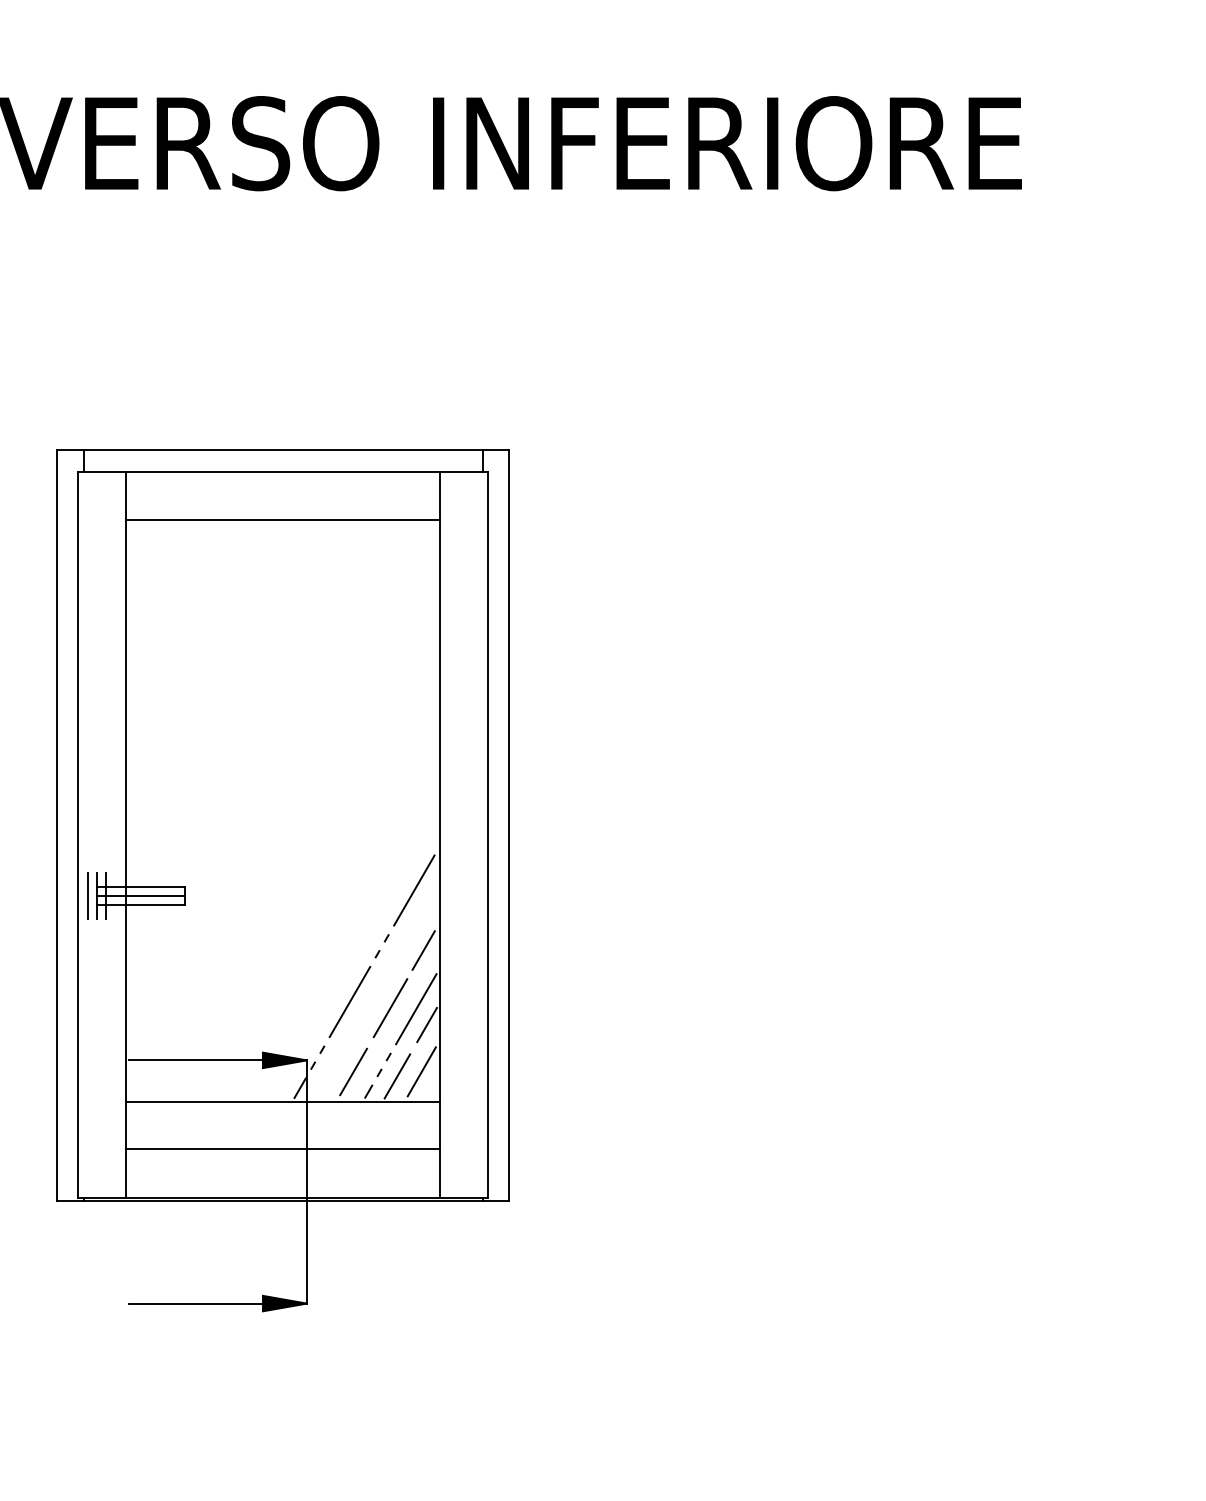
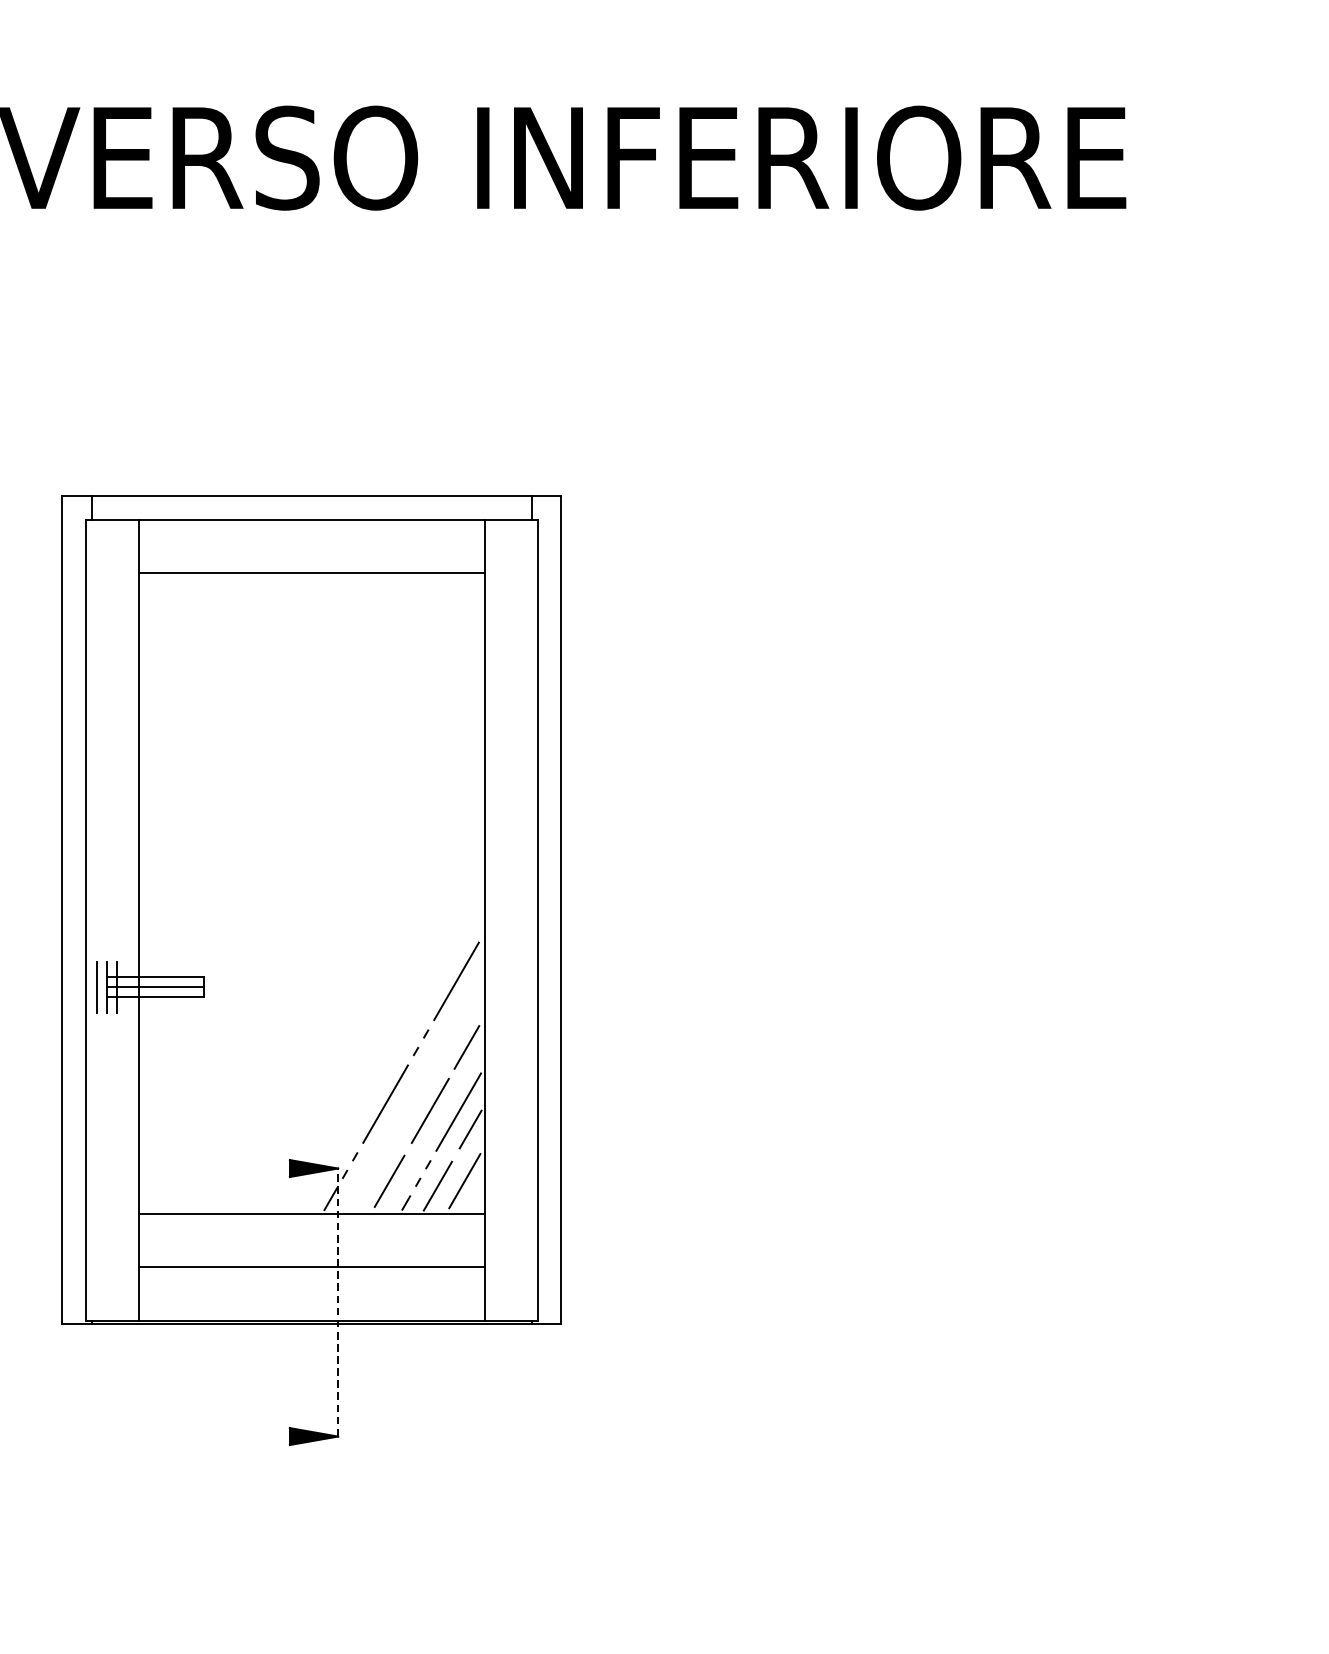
line: (195, 1060) -> (215, 1168), removed
line: (306, 1182) -> (337, 1303), solid -> dashed
line: (195, 1303) -> (215, 1436), removed

